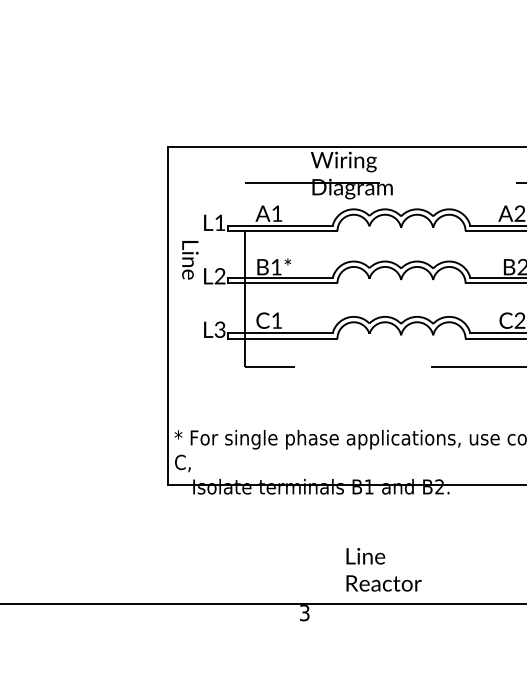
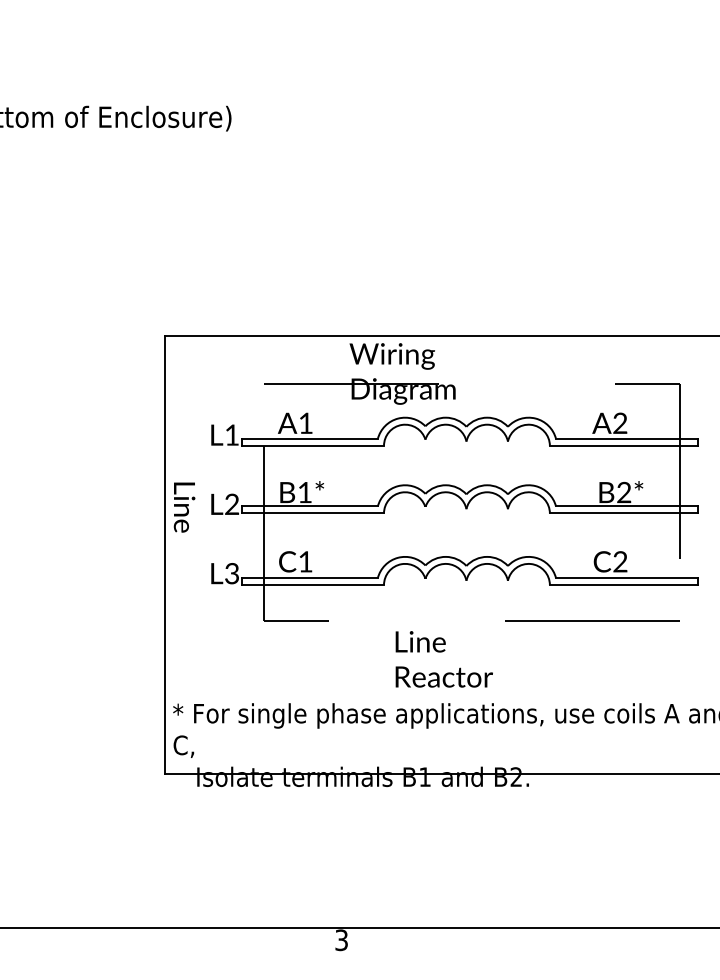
text: (190, 260) -> (184, 507), moved
text: (383, 569) -> (443, 659), moved

